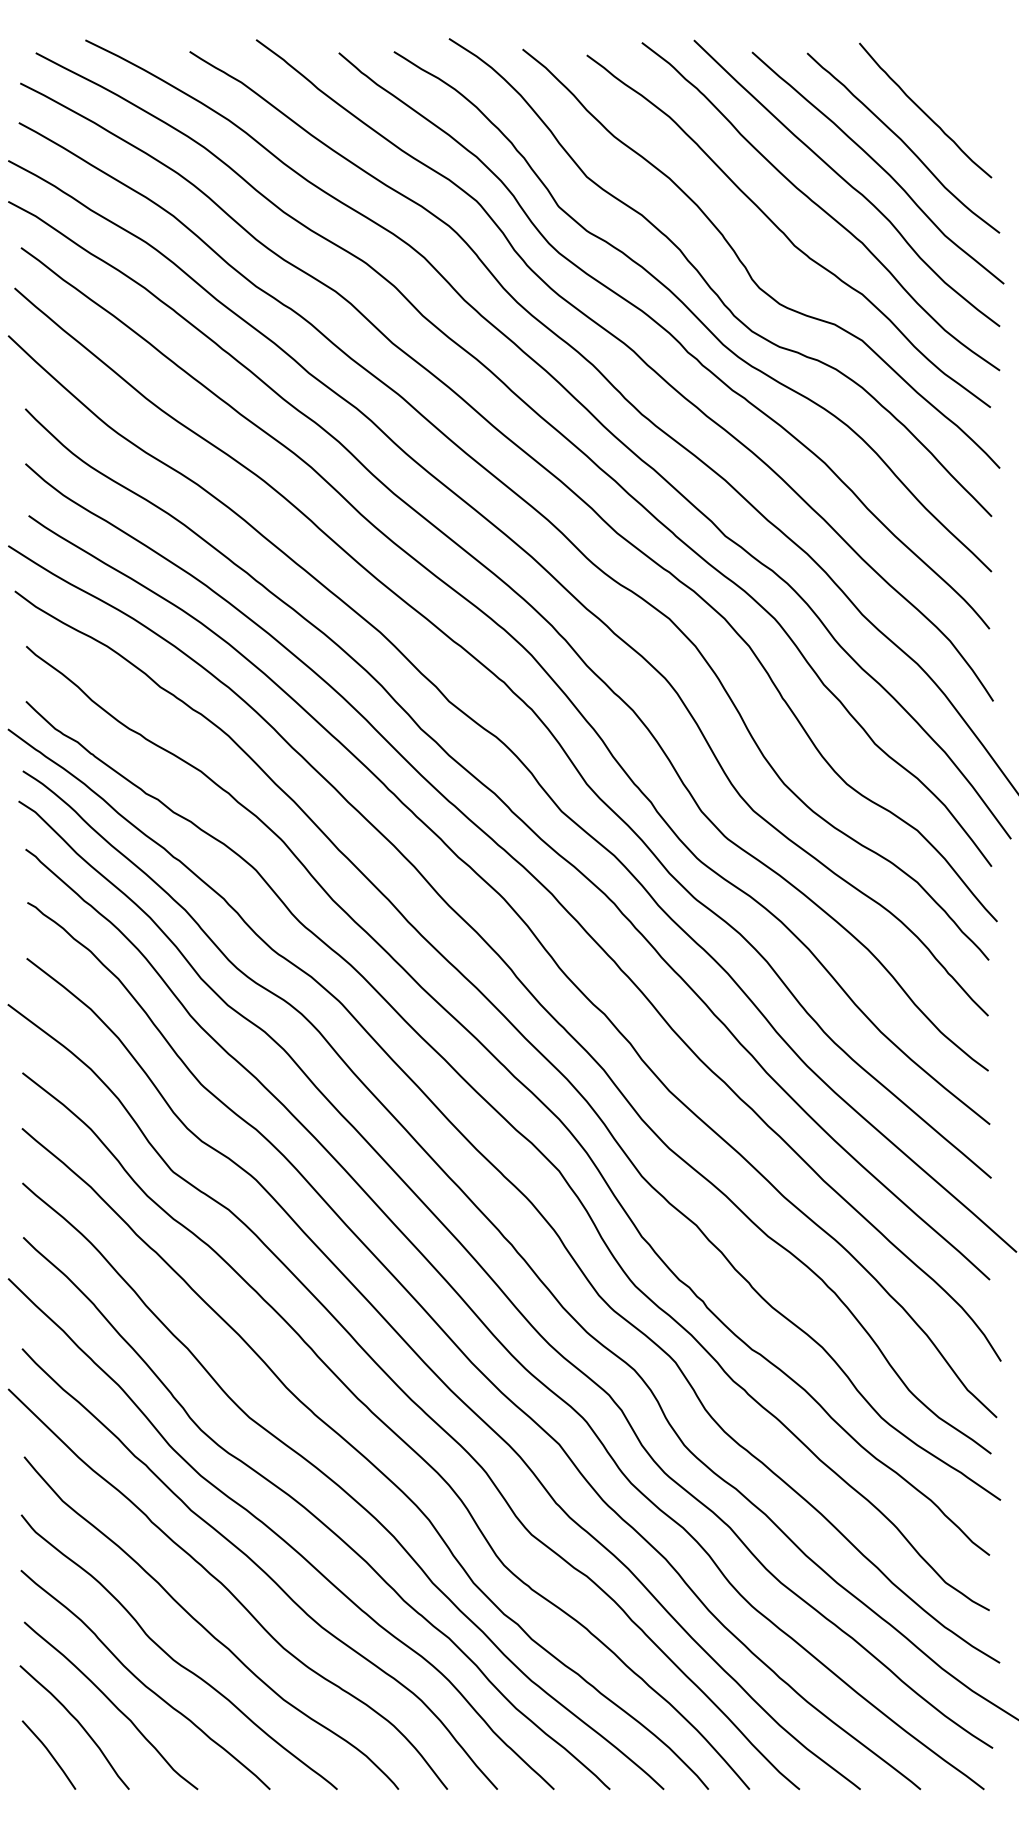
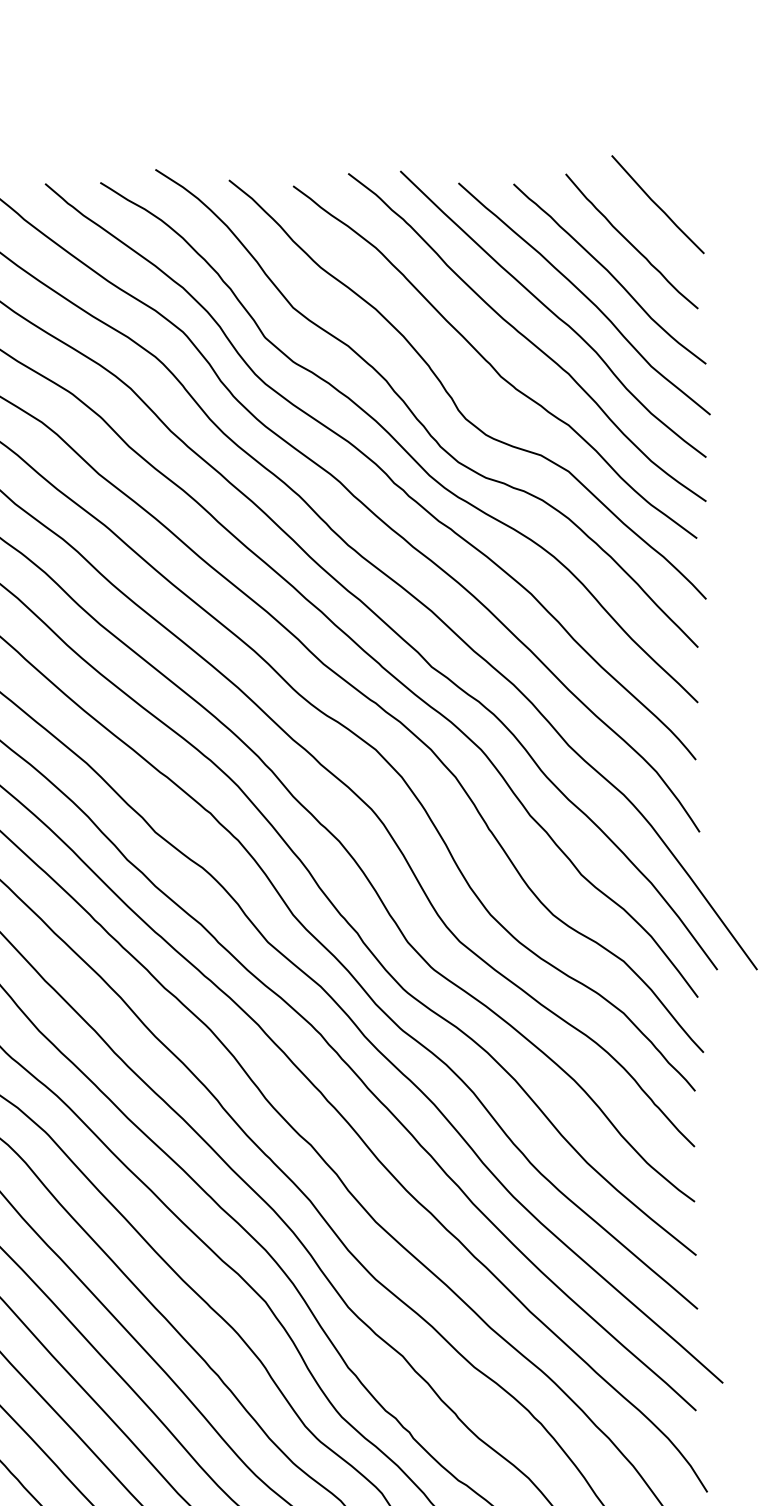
line: (951, 73) -> (657, 204), added

